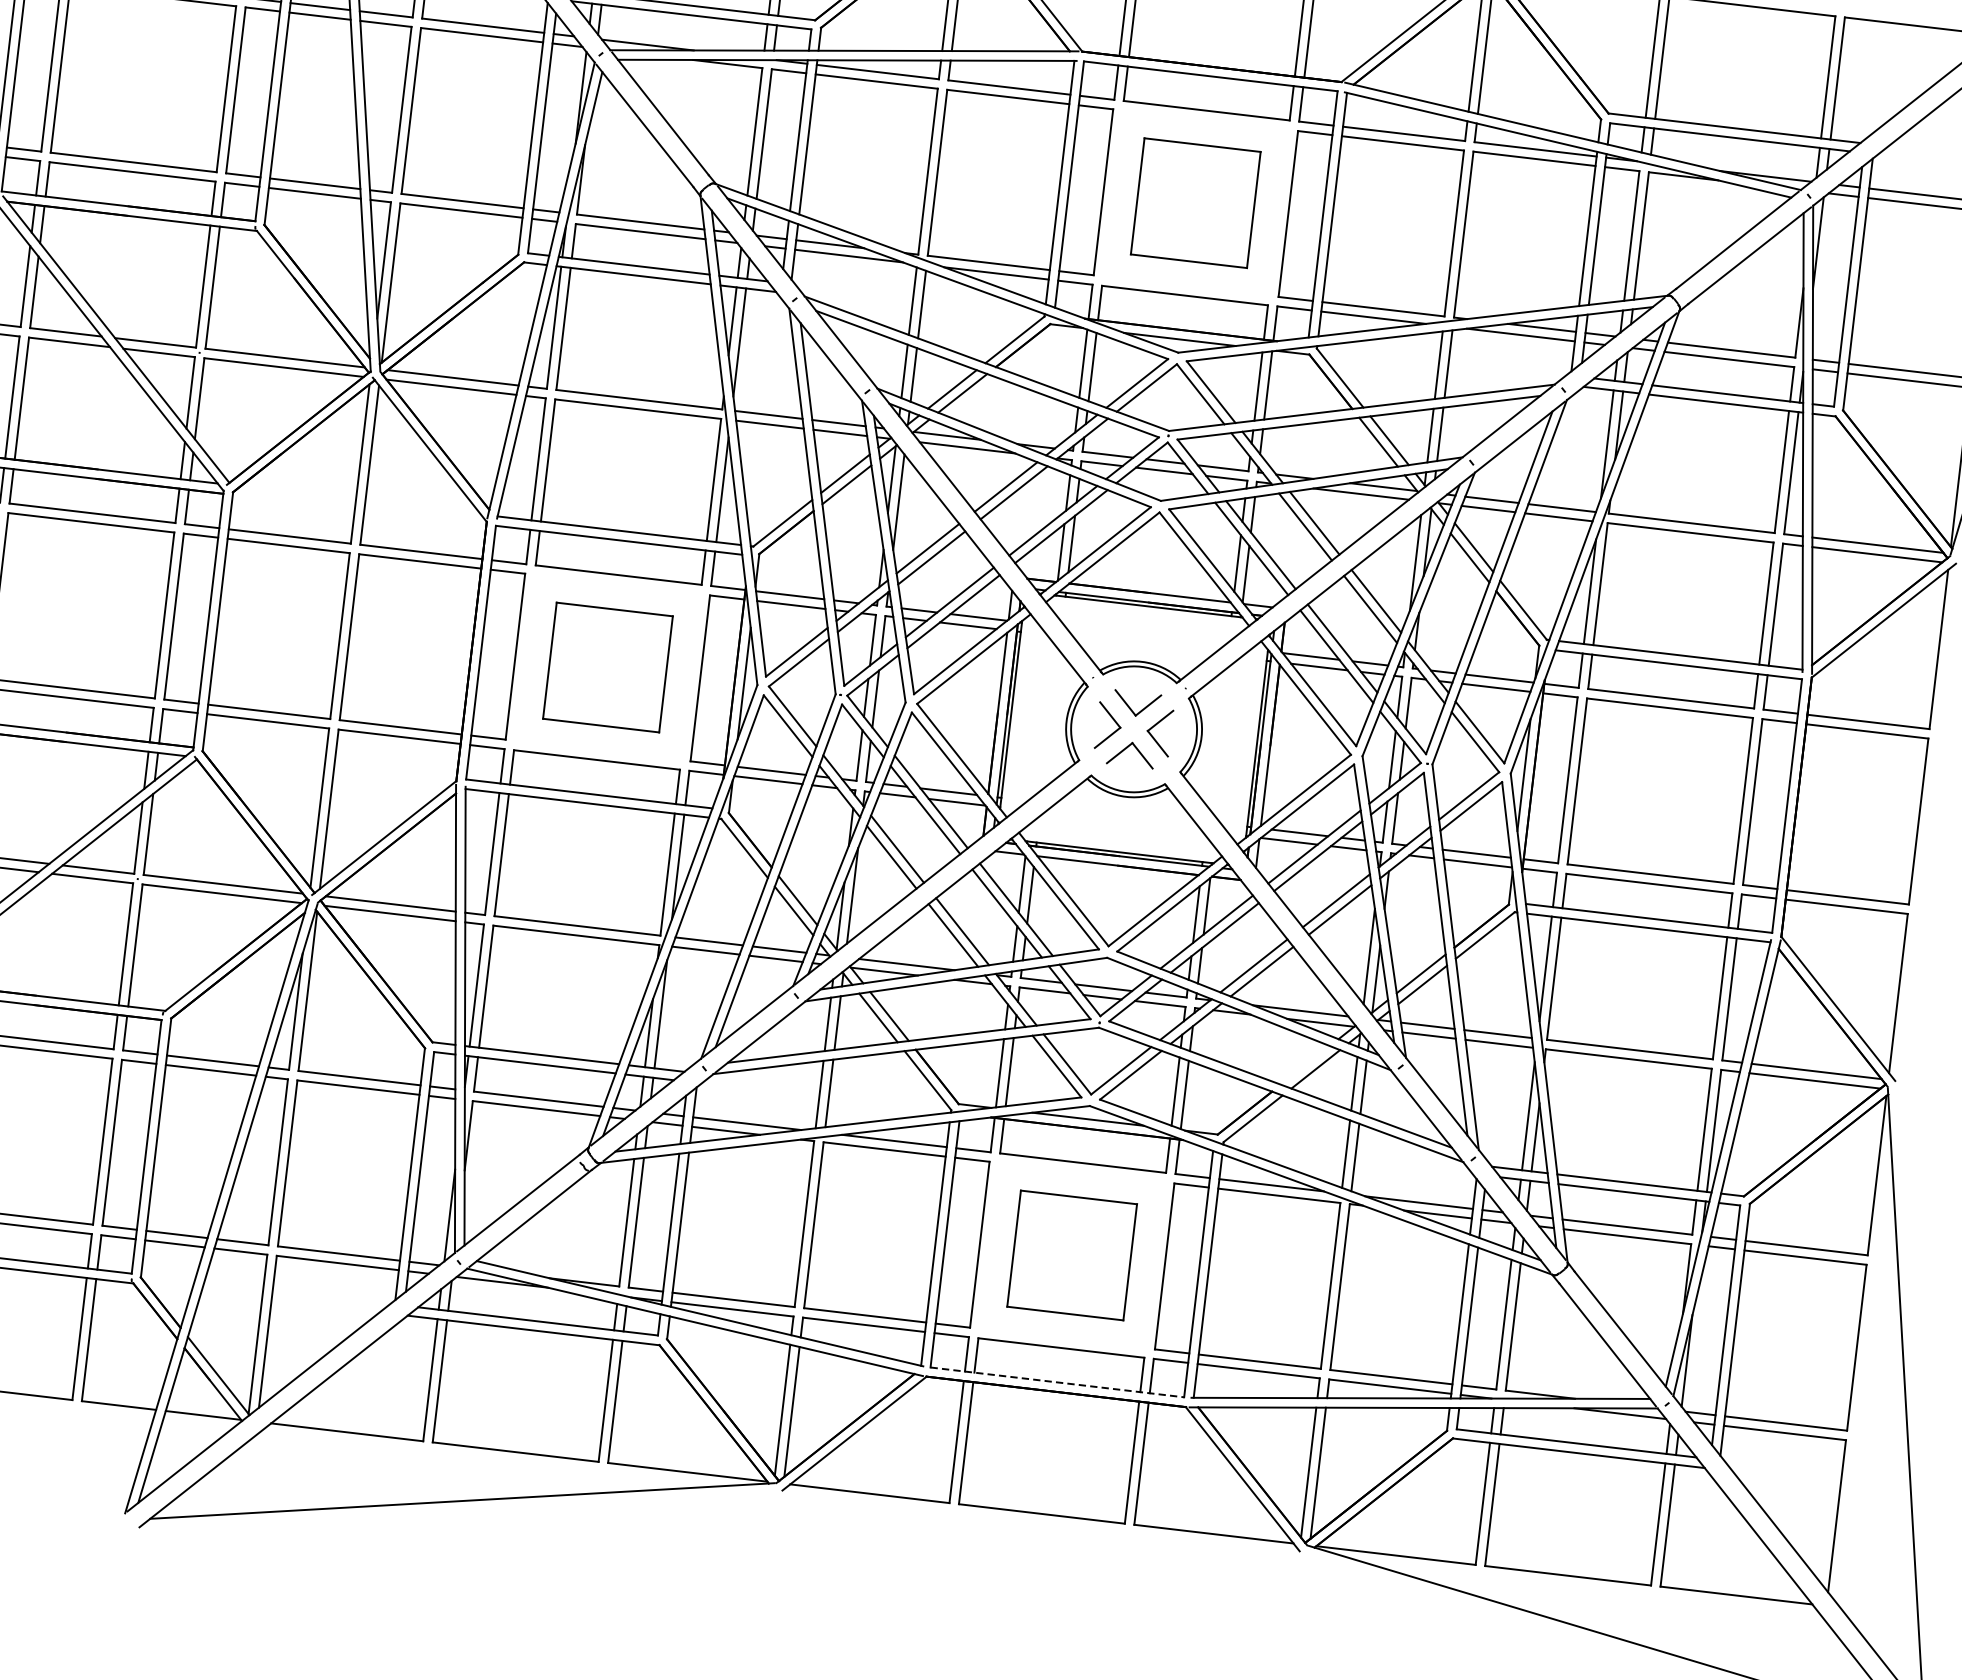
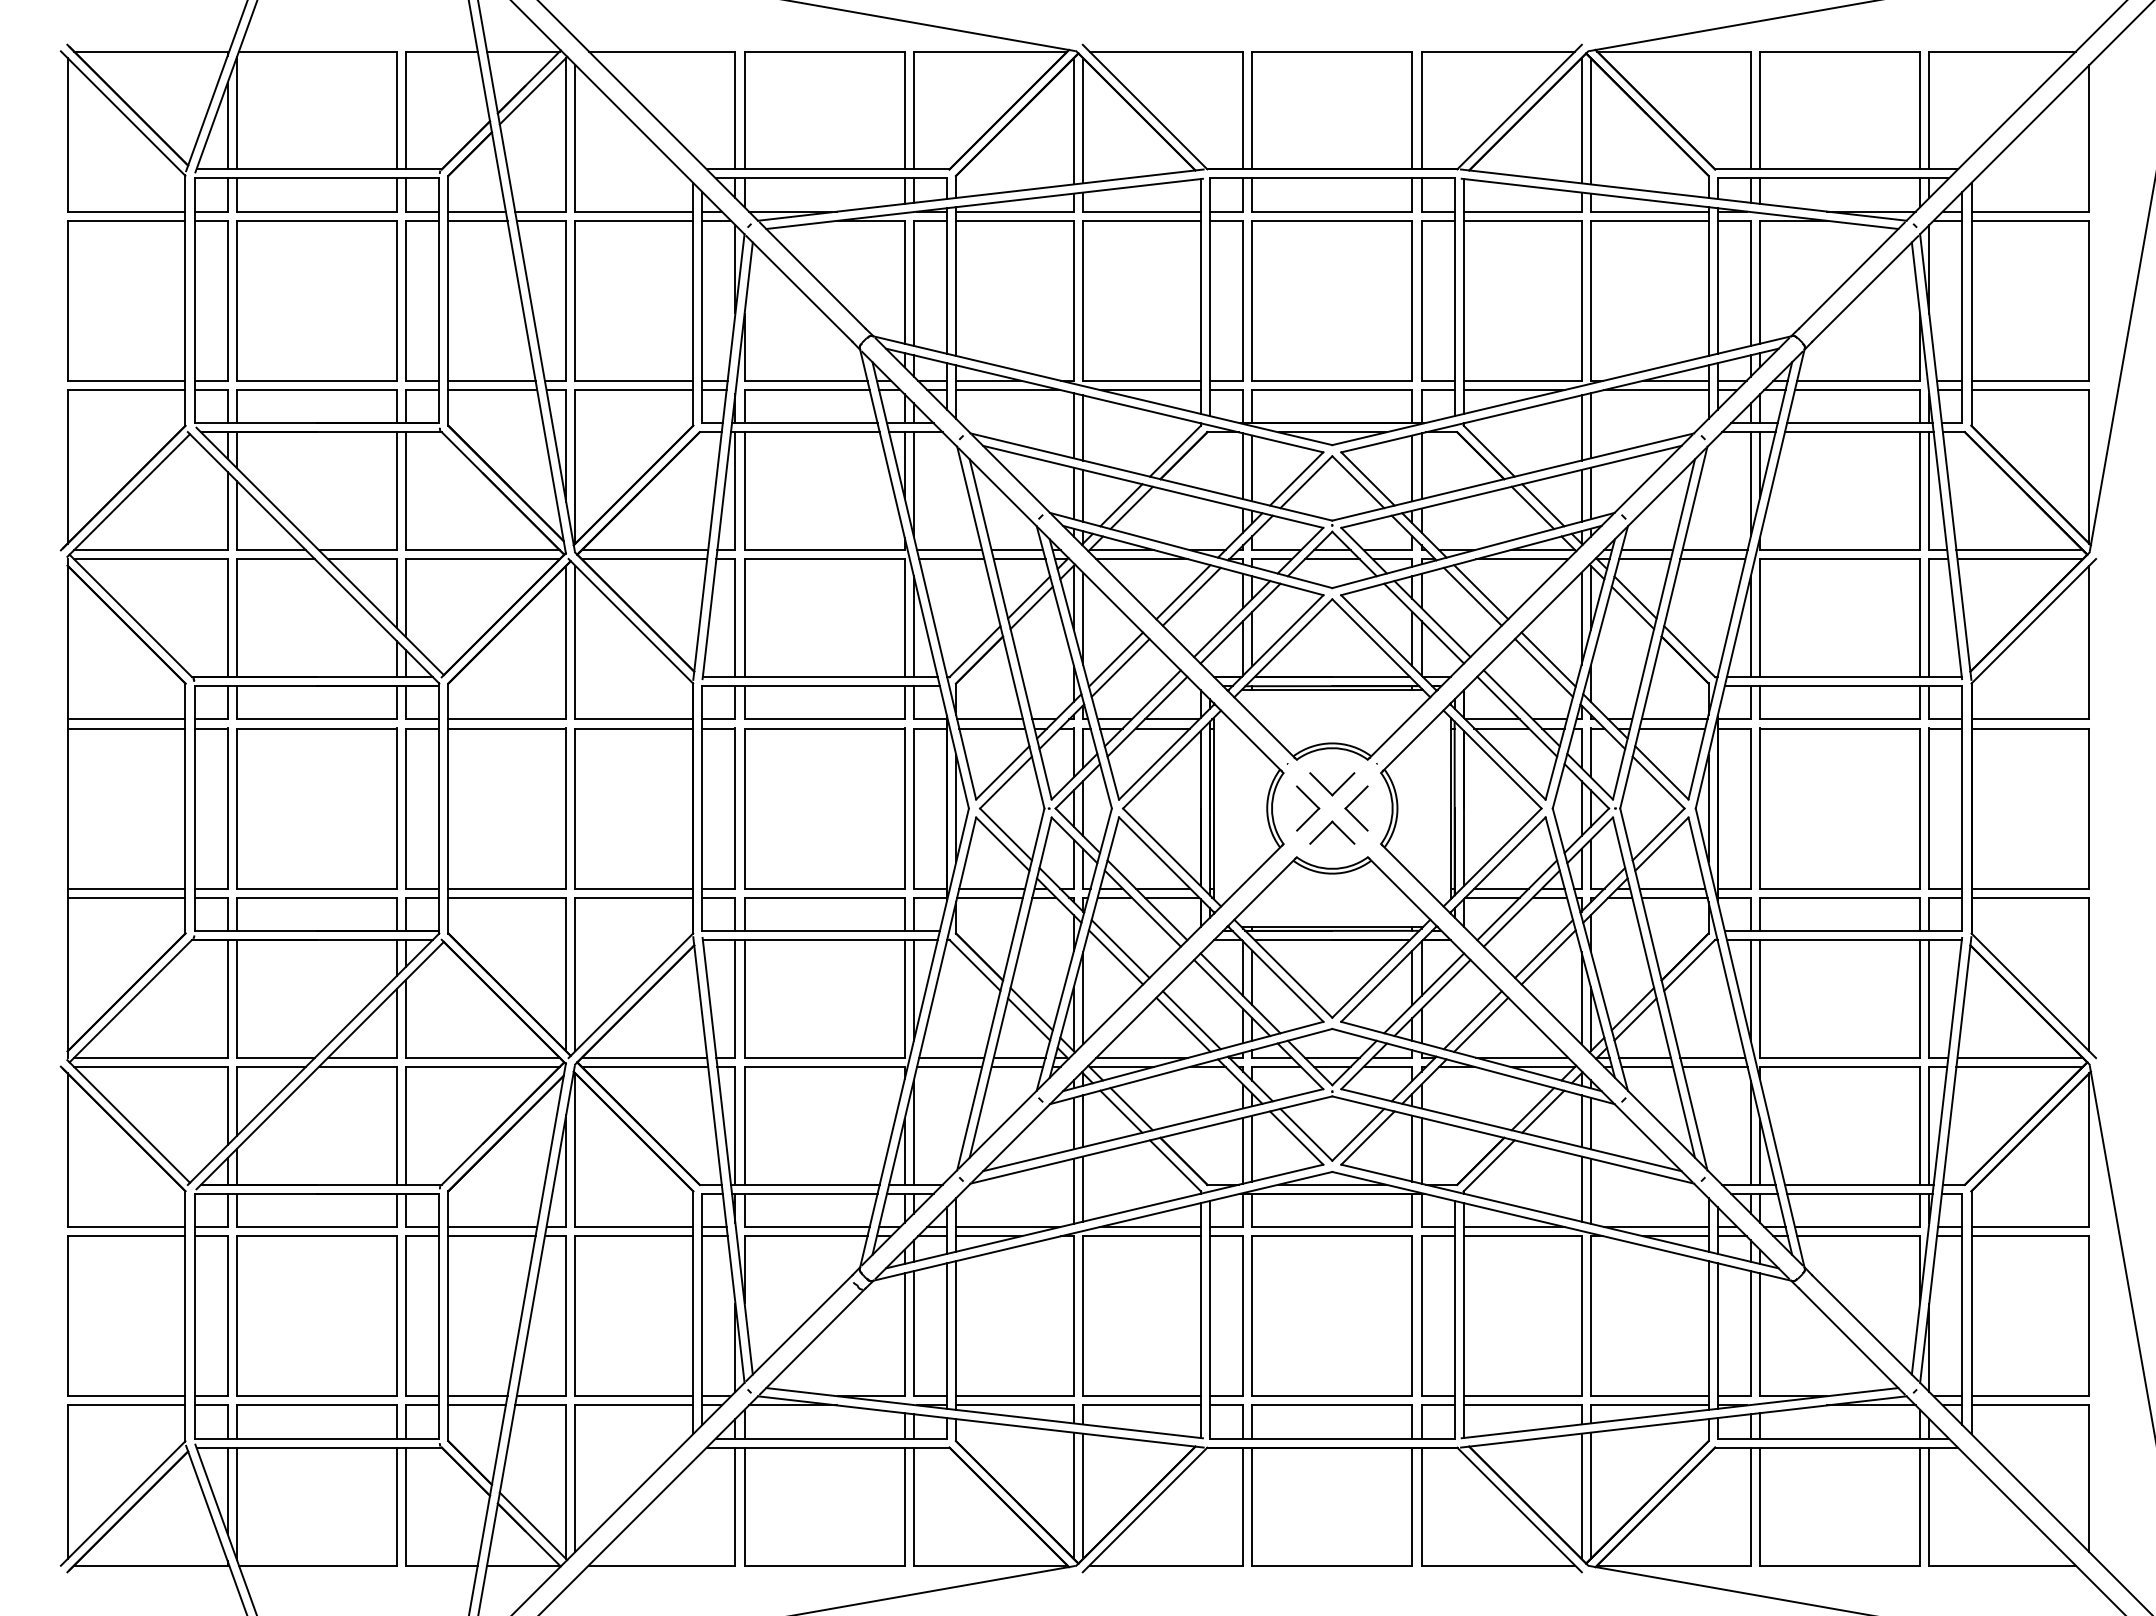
part: (1195, 202) -> (1331, 300), size x1.43
part: (607, 667) -> (824, 808), size x1.43
line: (1304, 1065) -> (1532, 1109), added
part: (1071, 1254) -> (1331, 1315), size x1.43
line: (1057, 1382) -> (1332, 1438), dashed -> solid

